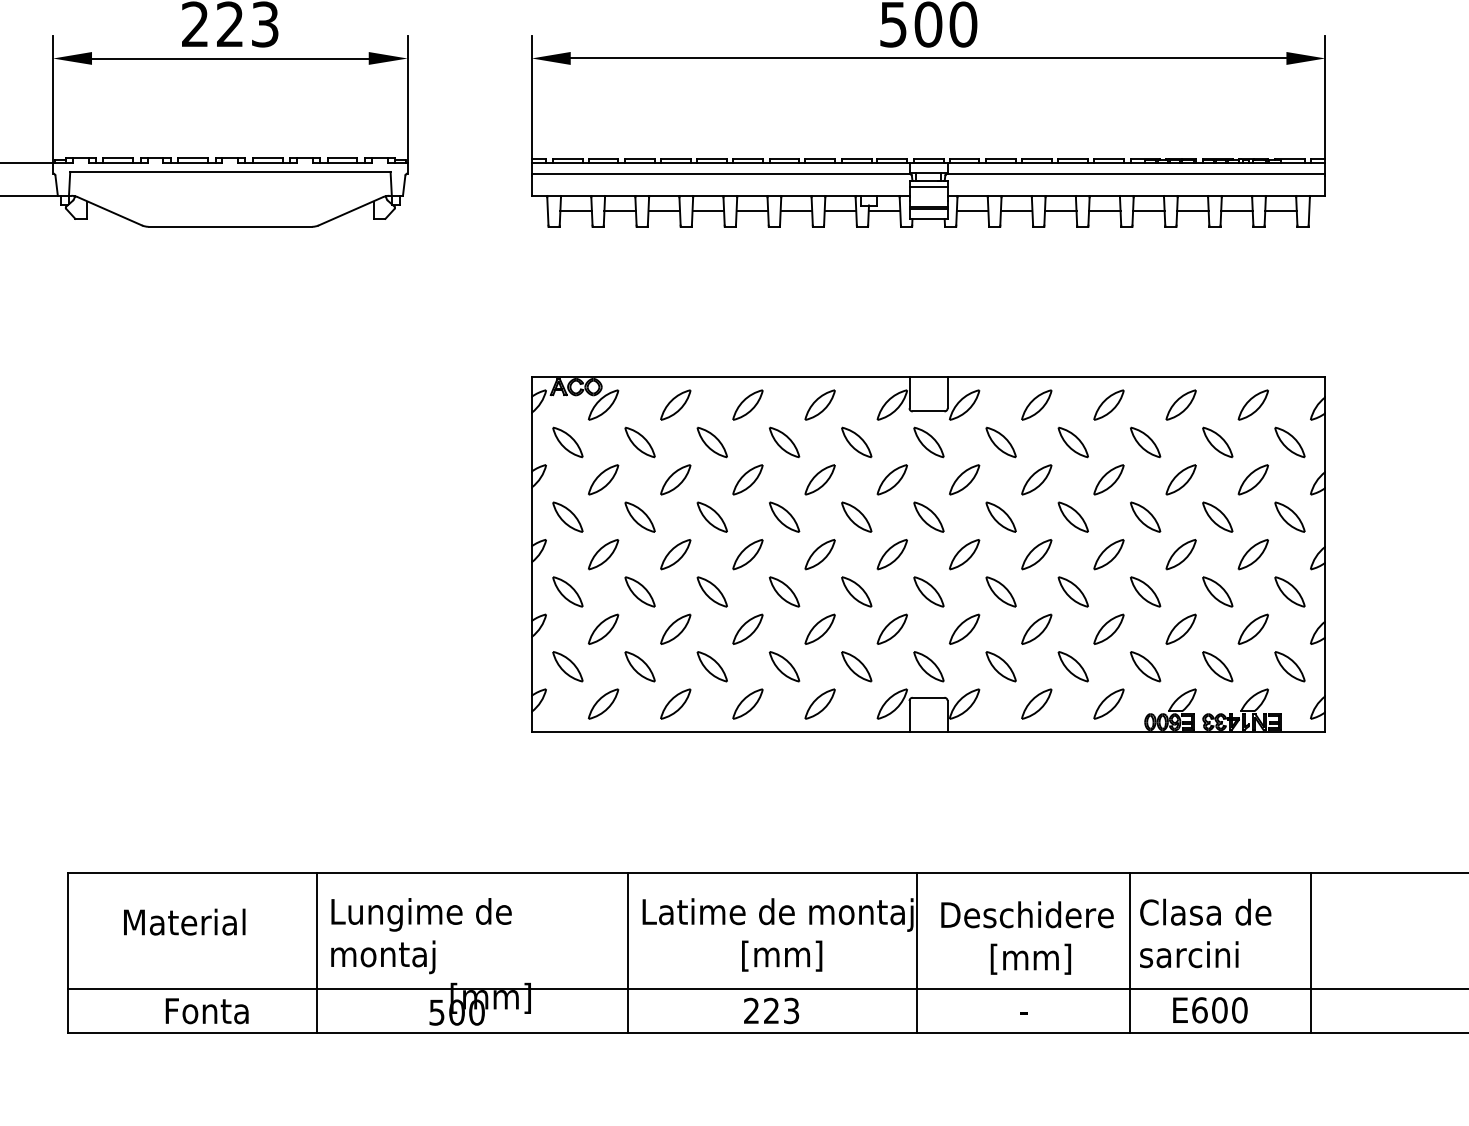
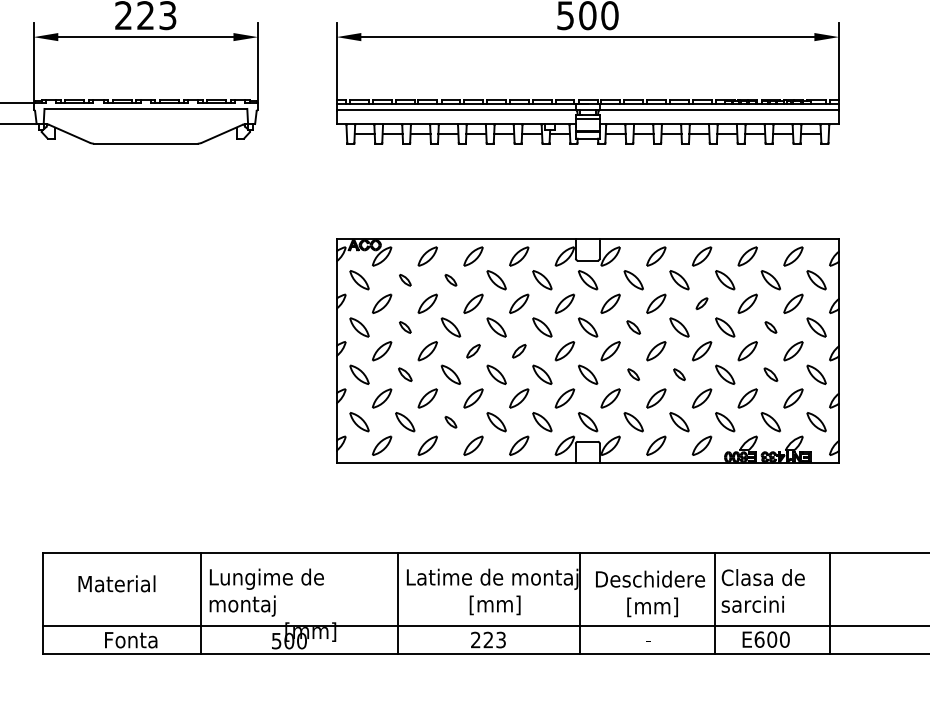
part: (640, 442) -> (405, 280), size x0.6
part: (711, 442) -> (450, 280), size x0.6
part: (1108, 479) -> (701, 303), size x0.6
part: (640, 517) -> (405, 327), size x0.6
part: (1000, 517) -> (633, 327), size x0.7
part: (1217, 517) -> (770, 327), size x0.6
part: (747, 555) -> (473, 351), size x0.7
part: (820, 555) -> (519, 351), size x0.7
part: (640, 591) -> (405, 374), size x0.7
part: (1000, 591) -> (633, 374), size x0.6
part: (1073, 591) -> (679, 374), size x0.6
part: (1217, 591) -> (770, 374), size x0.7
part: (711, 667) -> (450, 422), size x0.6

